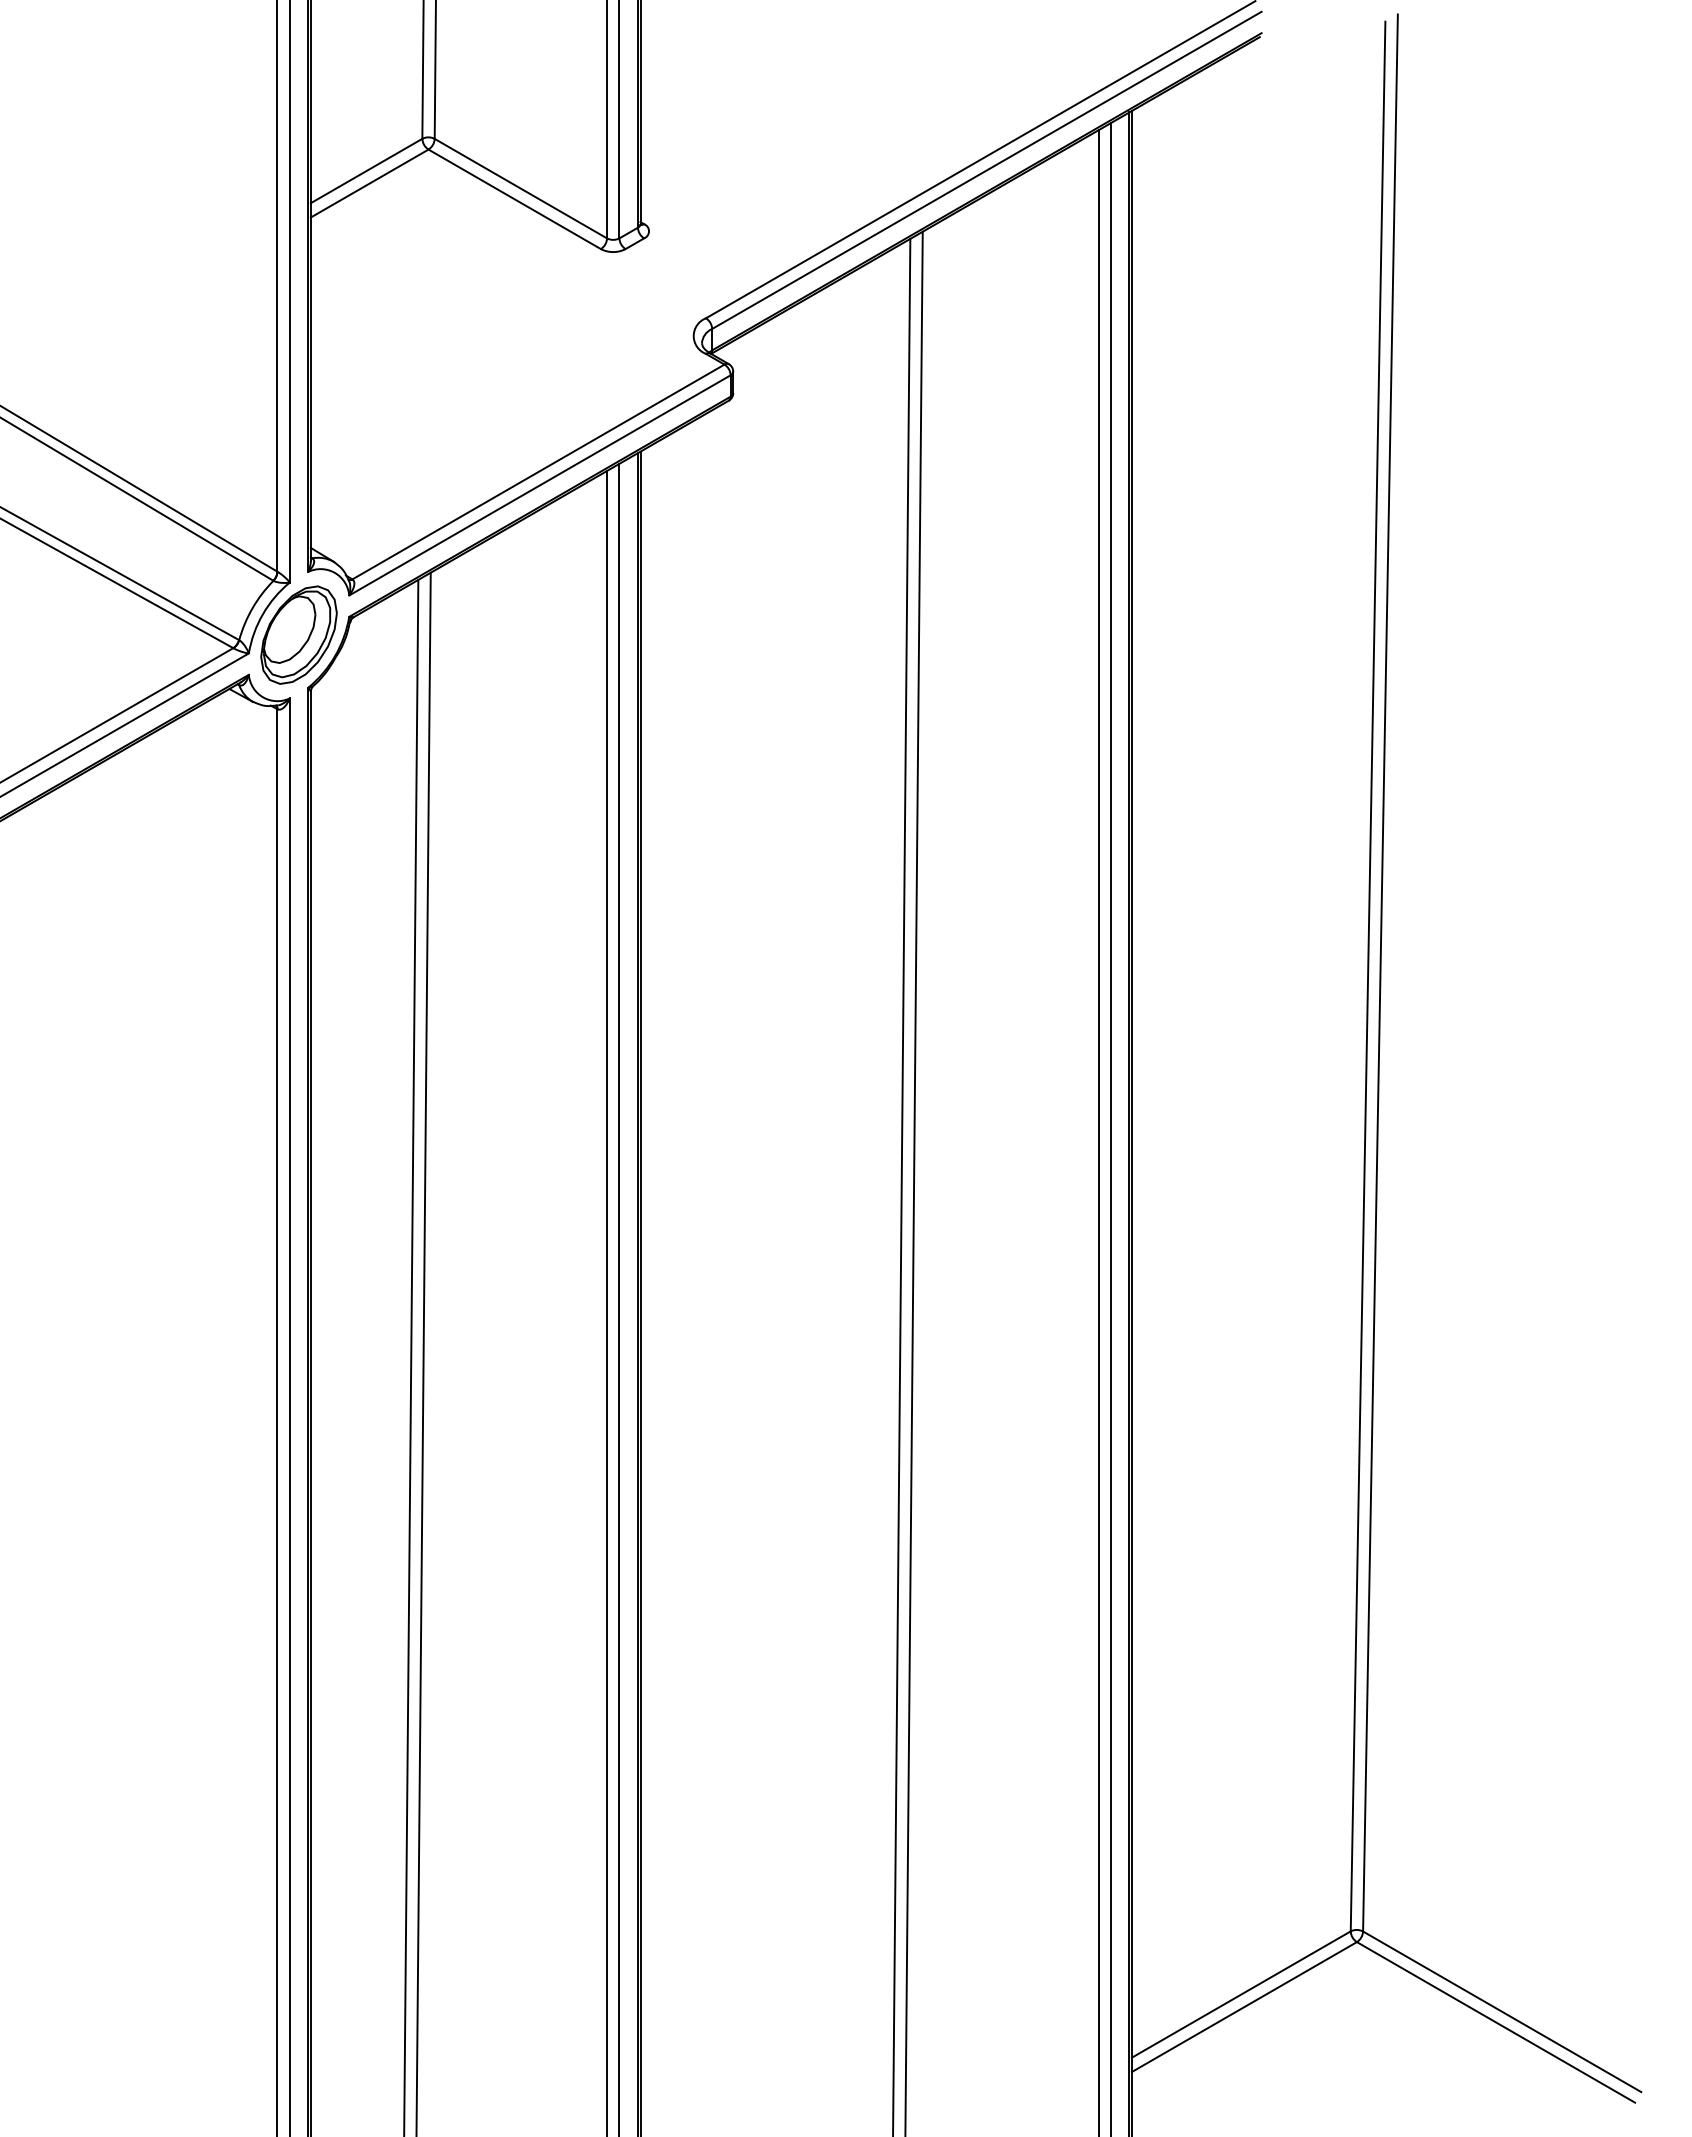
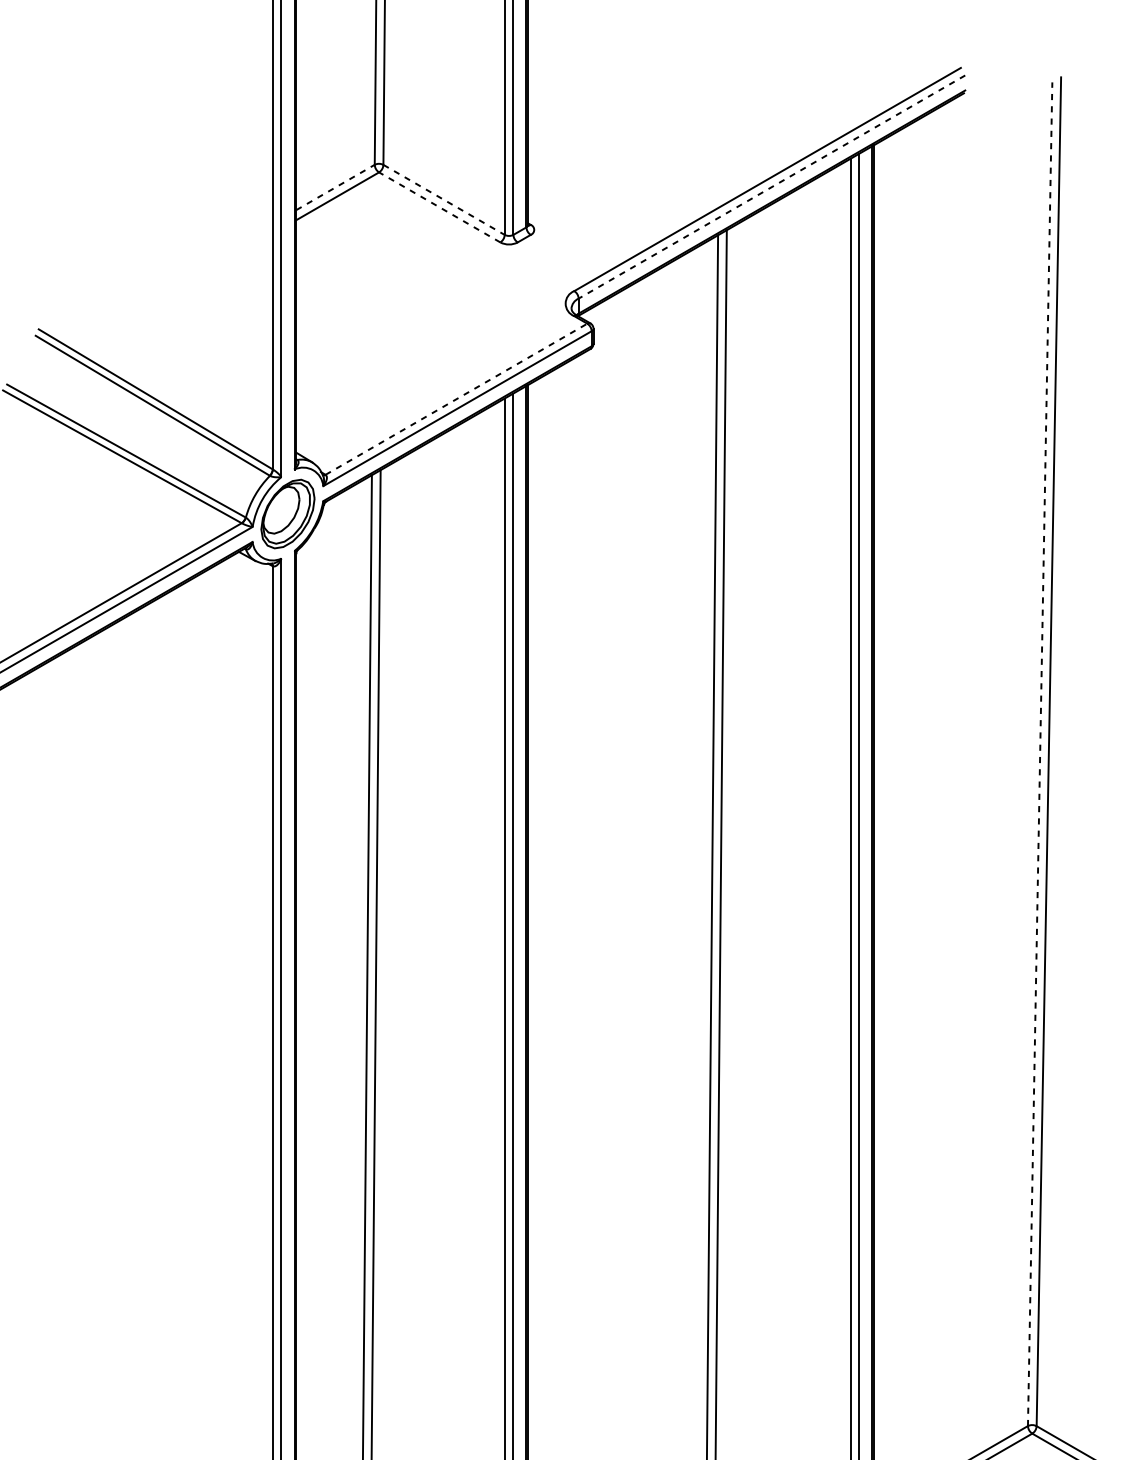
line: (367, 170) -> (336, 187), solid -> dashed
line: (986, 170) -> (771, 187), solid -> dashed
line: (520, 188) -> (443, 199), solid -> dashed
line: (514, 199) -> (439, 207), solid -> dashed
line: (538, 472) -> (456, 399), solid -> dashed
line: (1368, 976) -> (1040, 754), solid -> dashed

